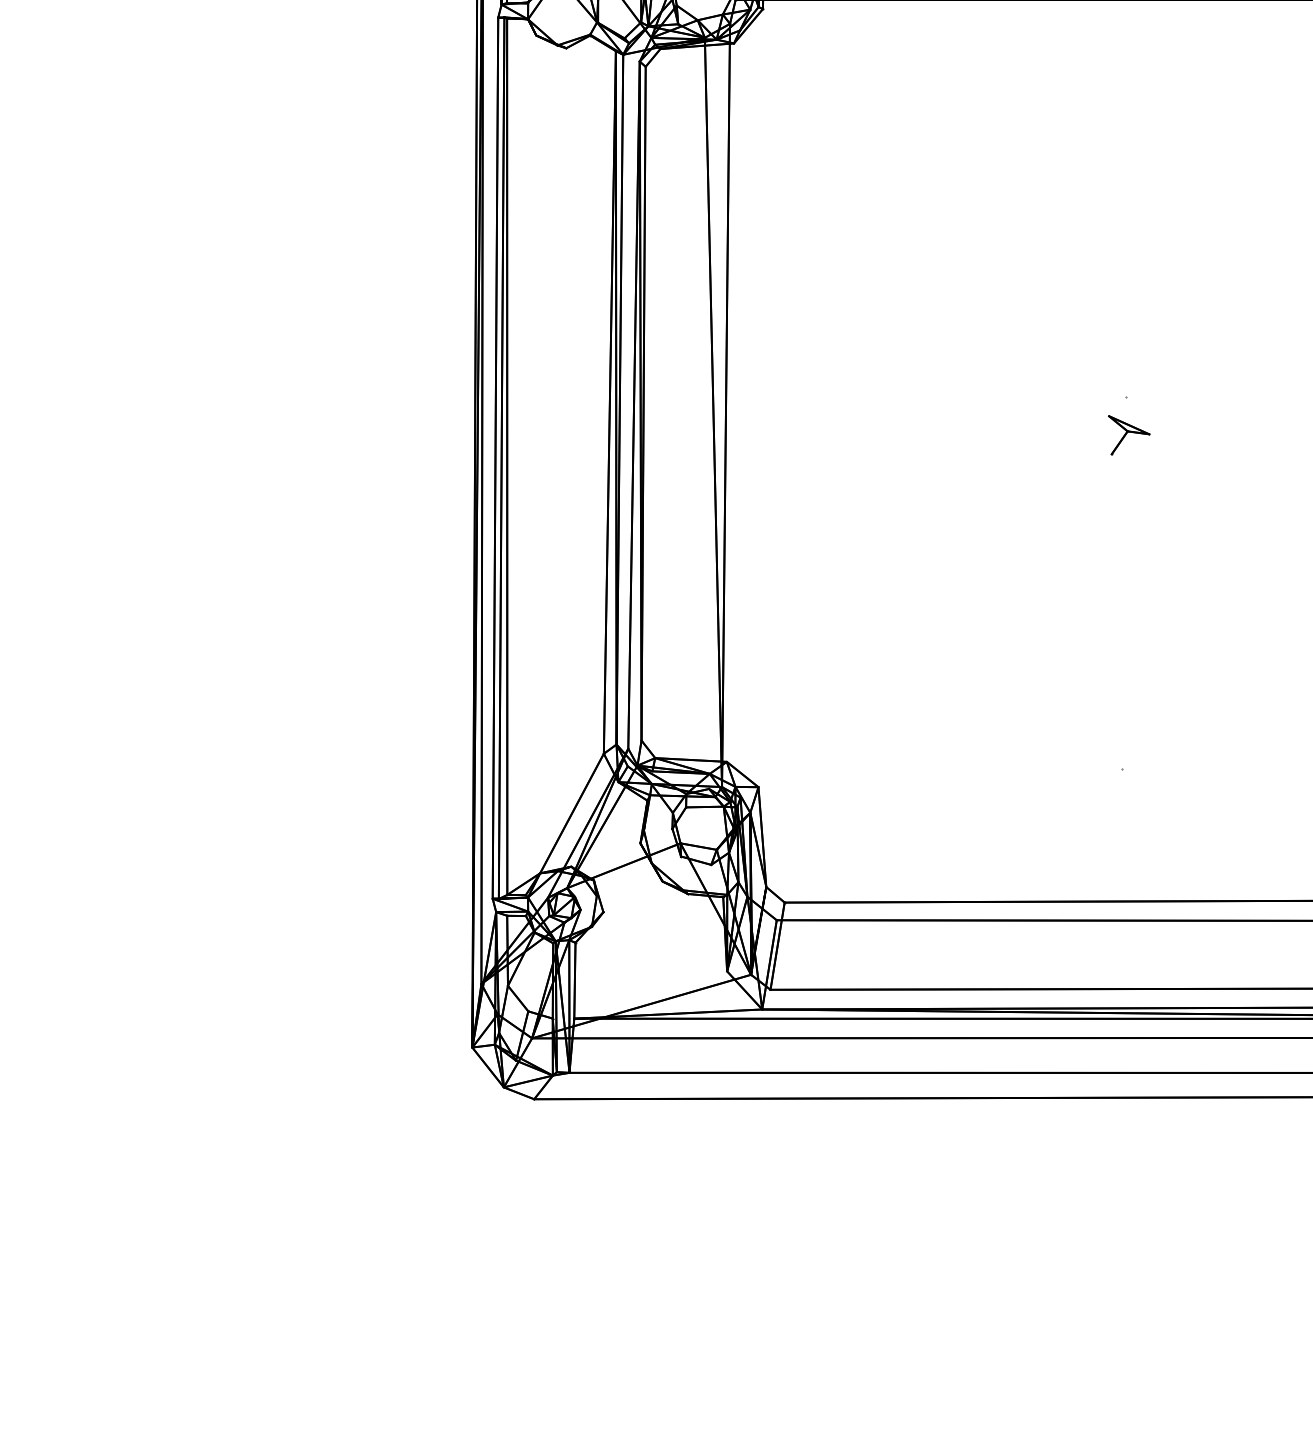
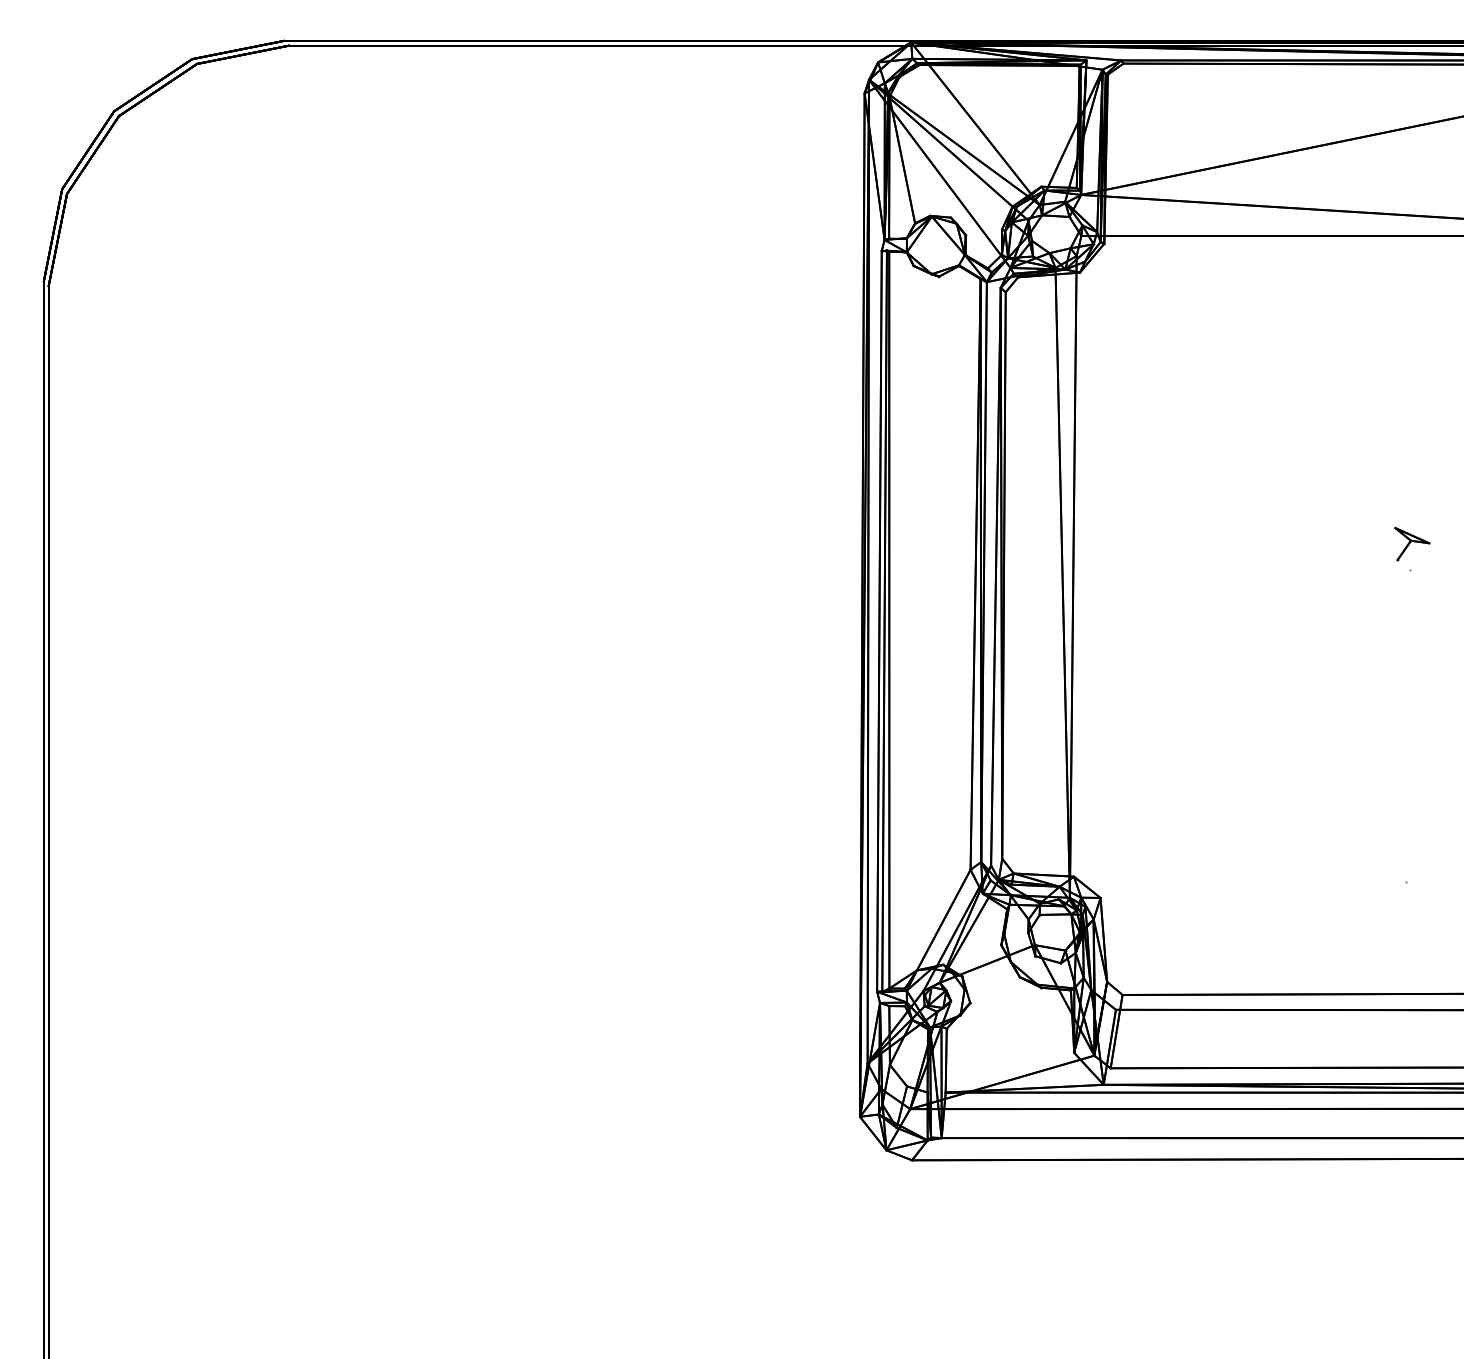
part: (1129, 434) -> (1412, 543), moved

